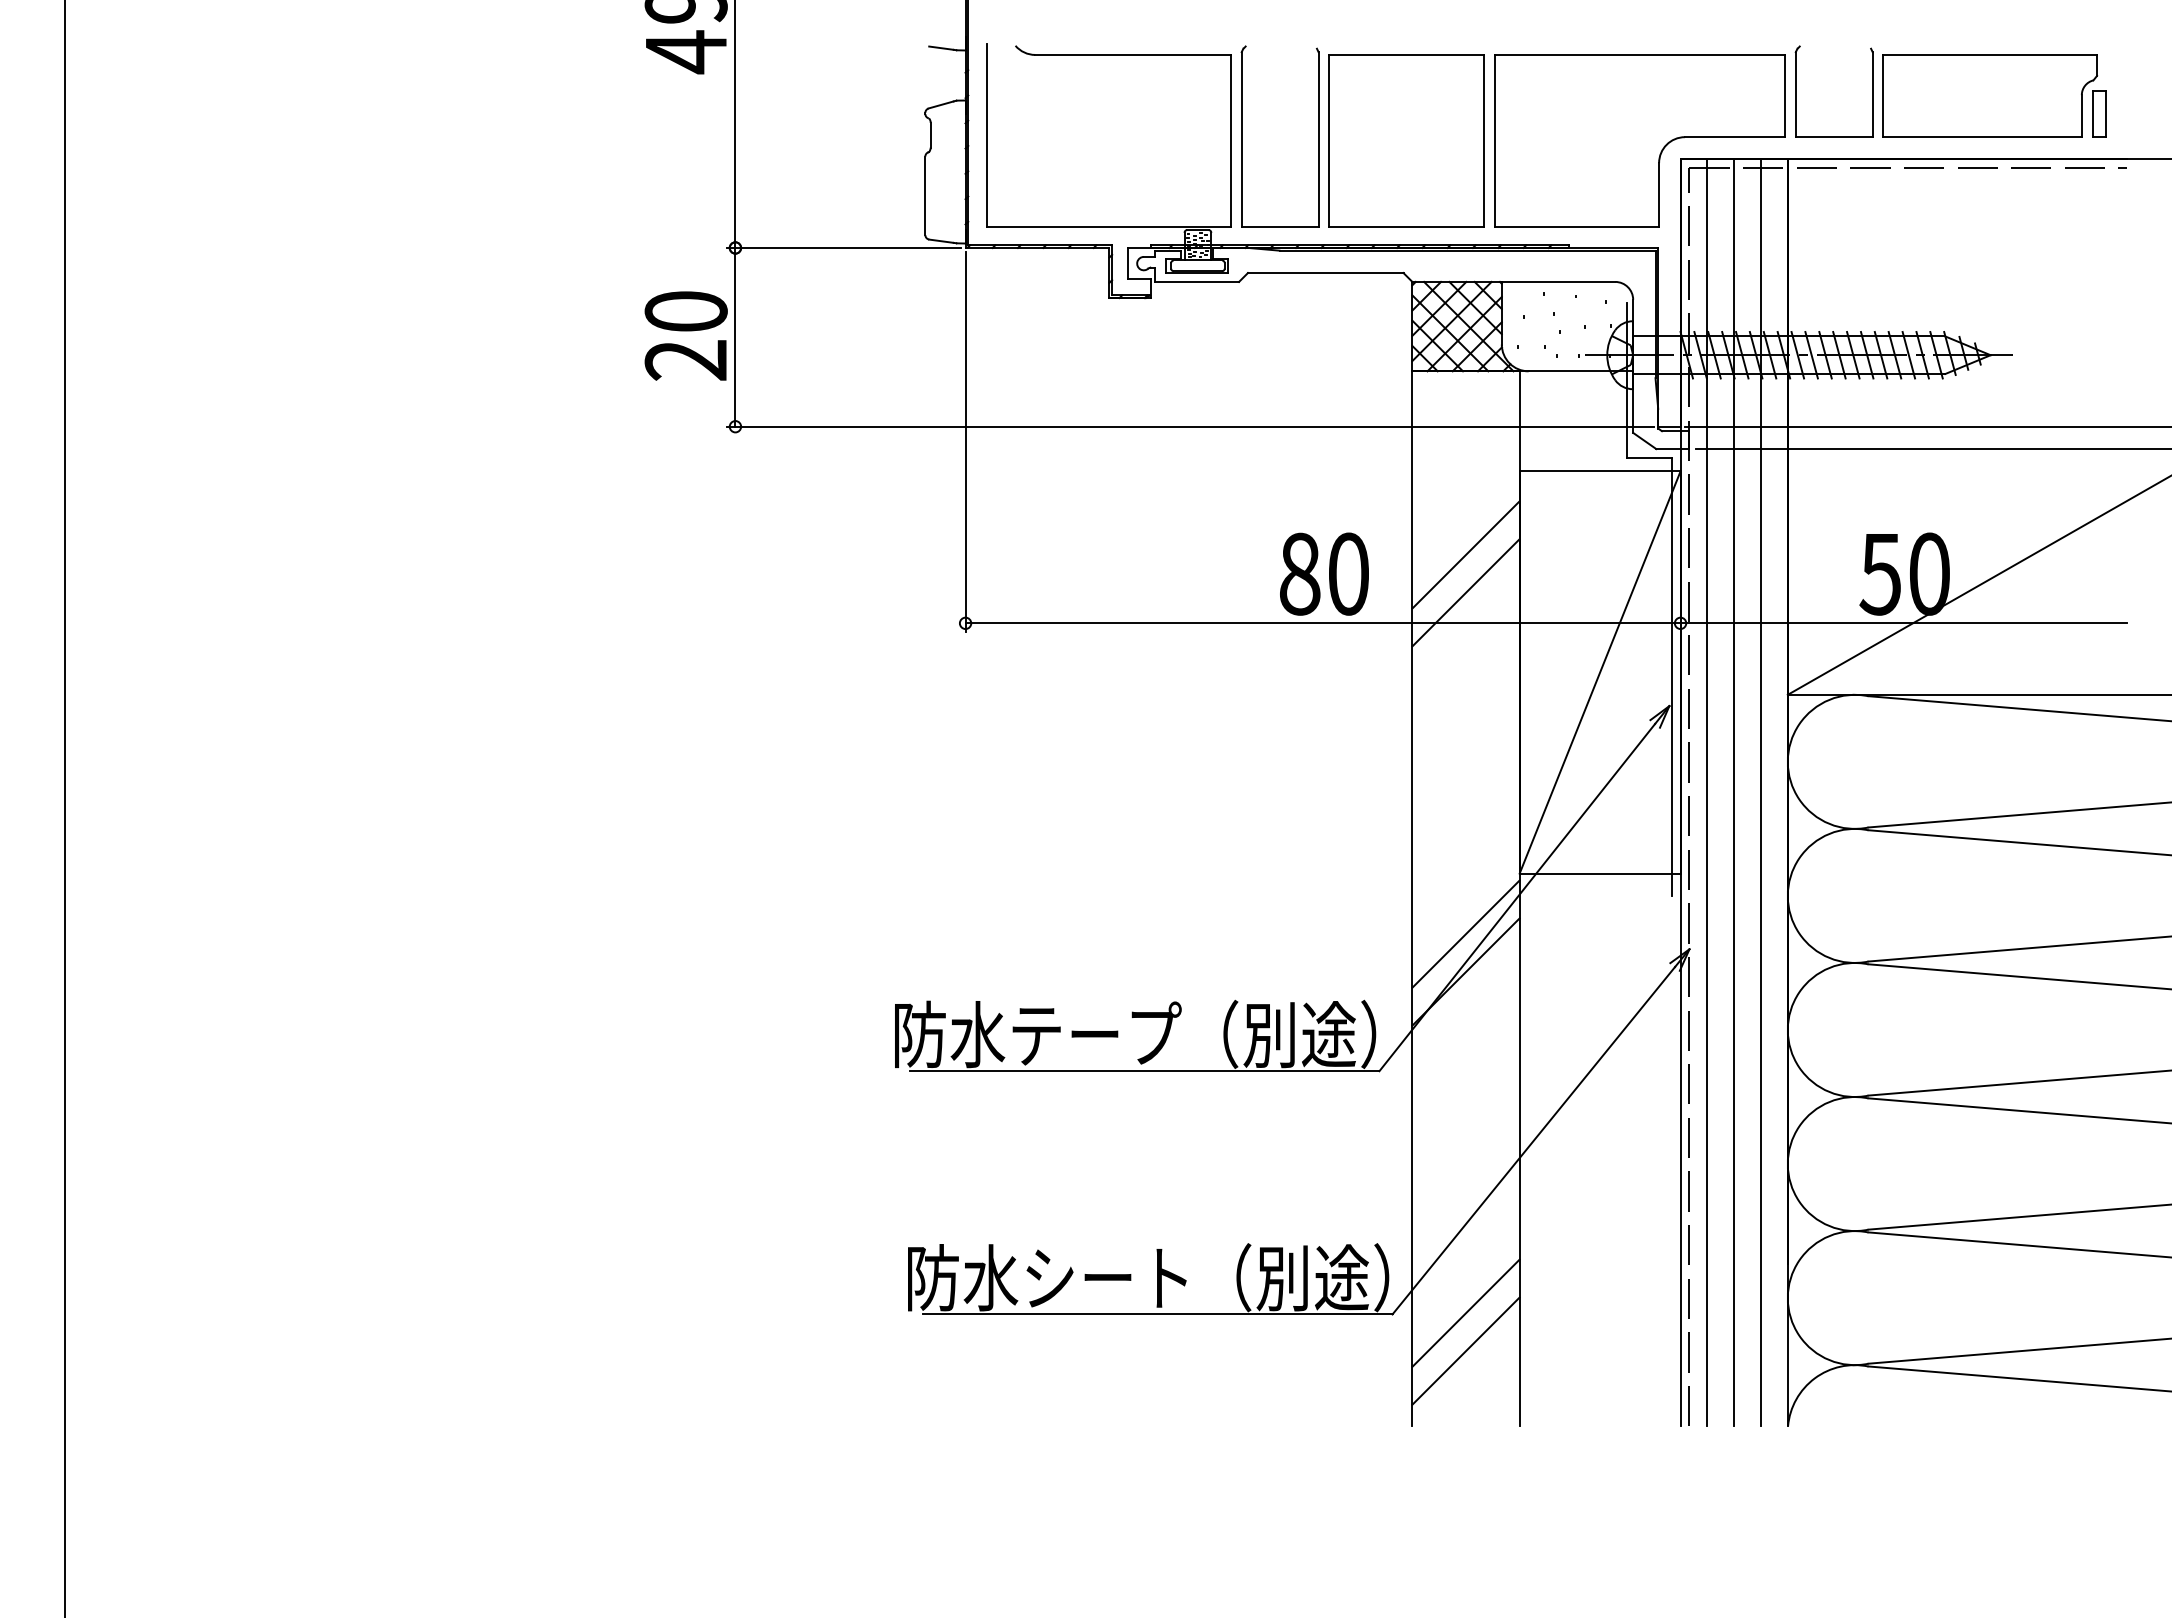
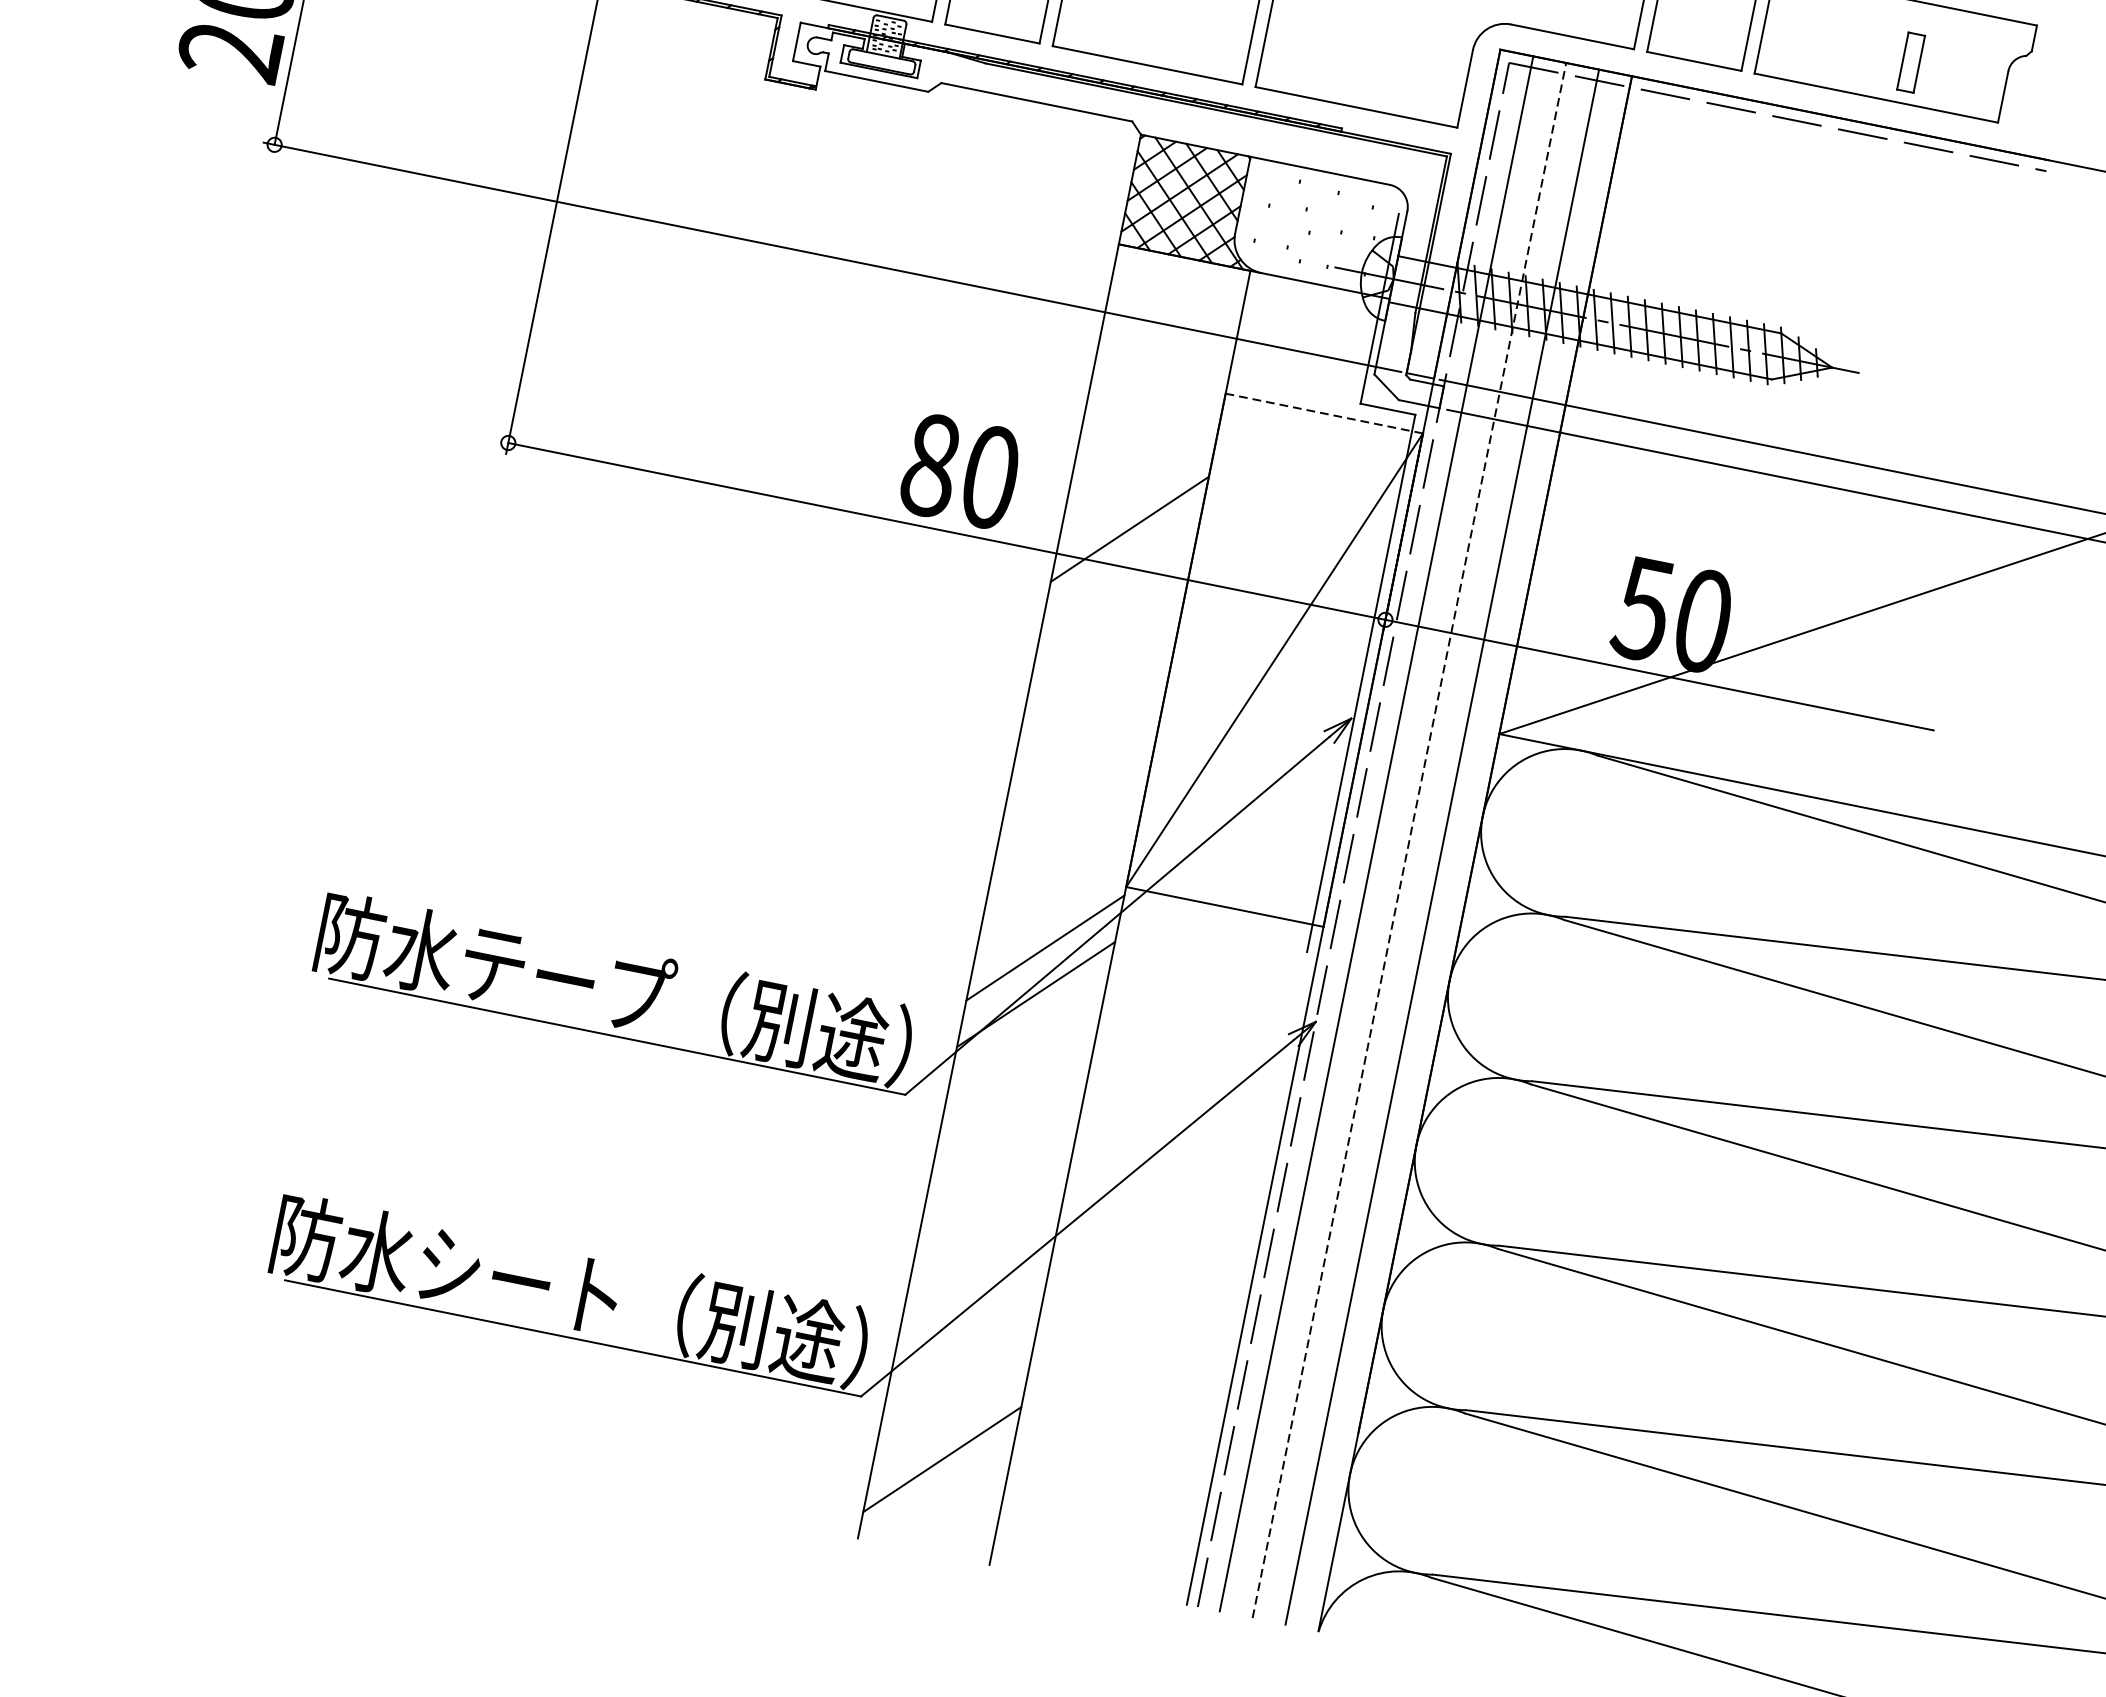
part: (2099, 113) -> (1911, 62), moved
line: (1599, 471) -> (1323, 413), solid -> dashed
line: (1465, 554) -> (1138, 482), removed
line: (1734, 792) -> (1409, 840), solid -> dashed
line: (1465, 1312) -> (951, 1412), removed

